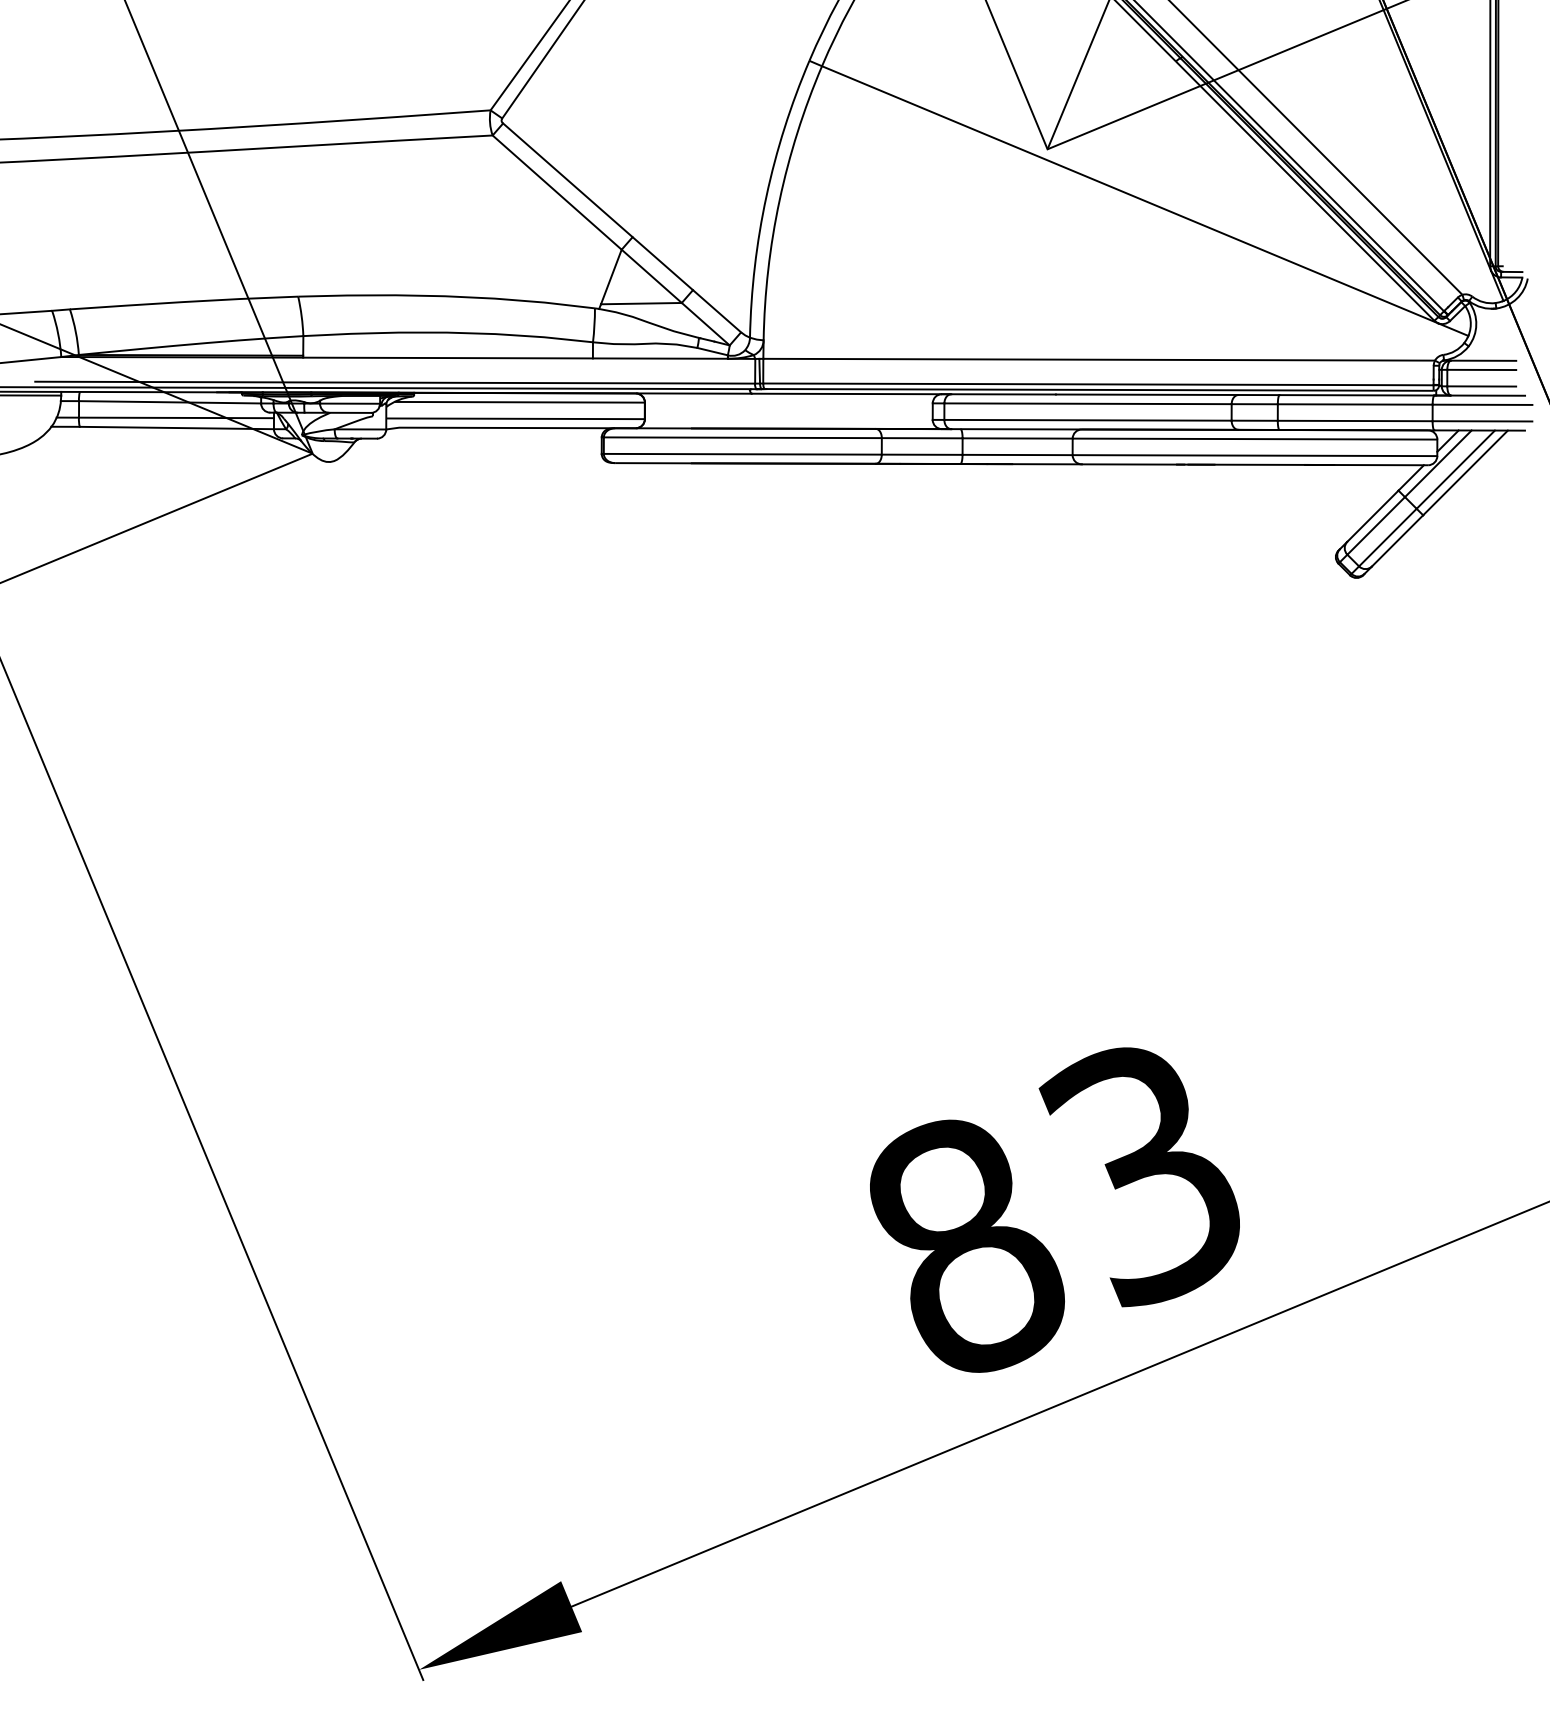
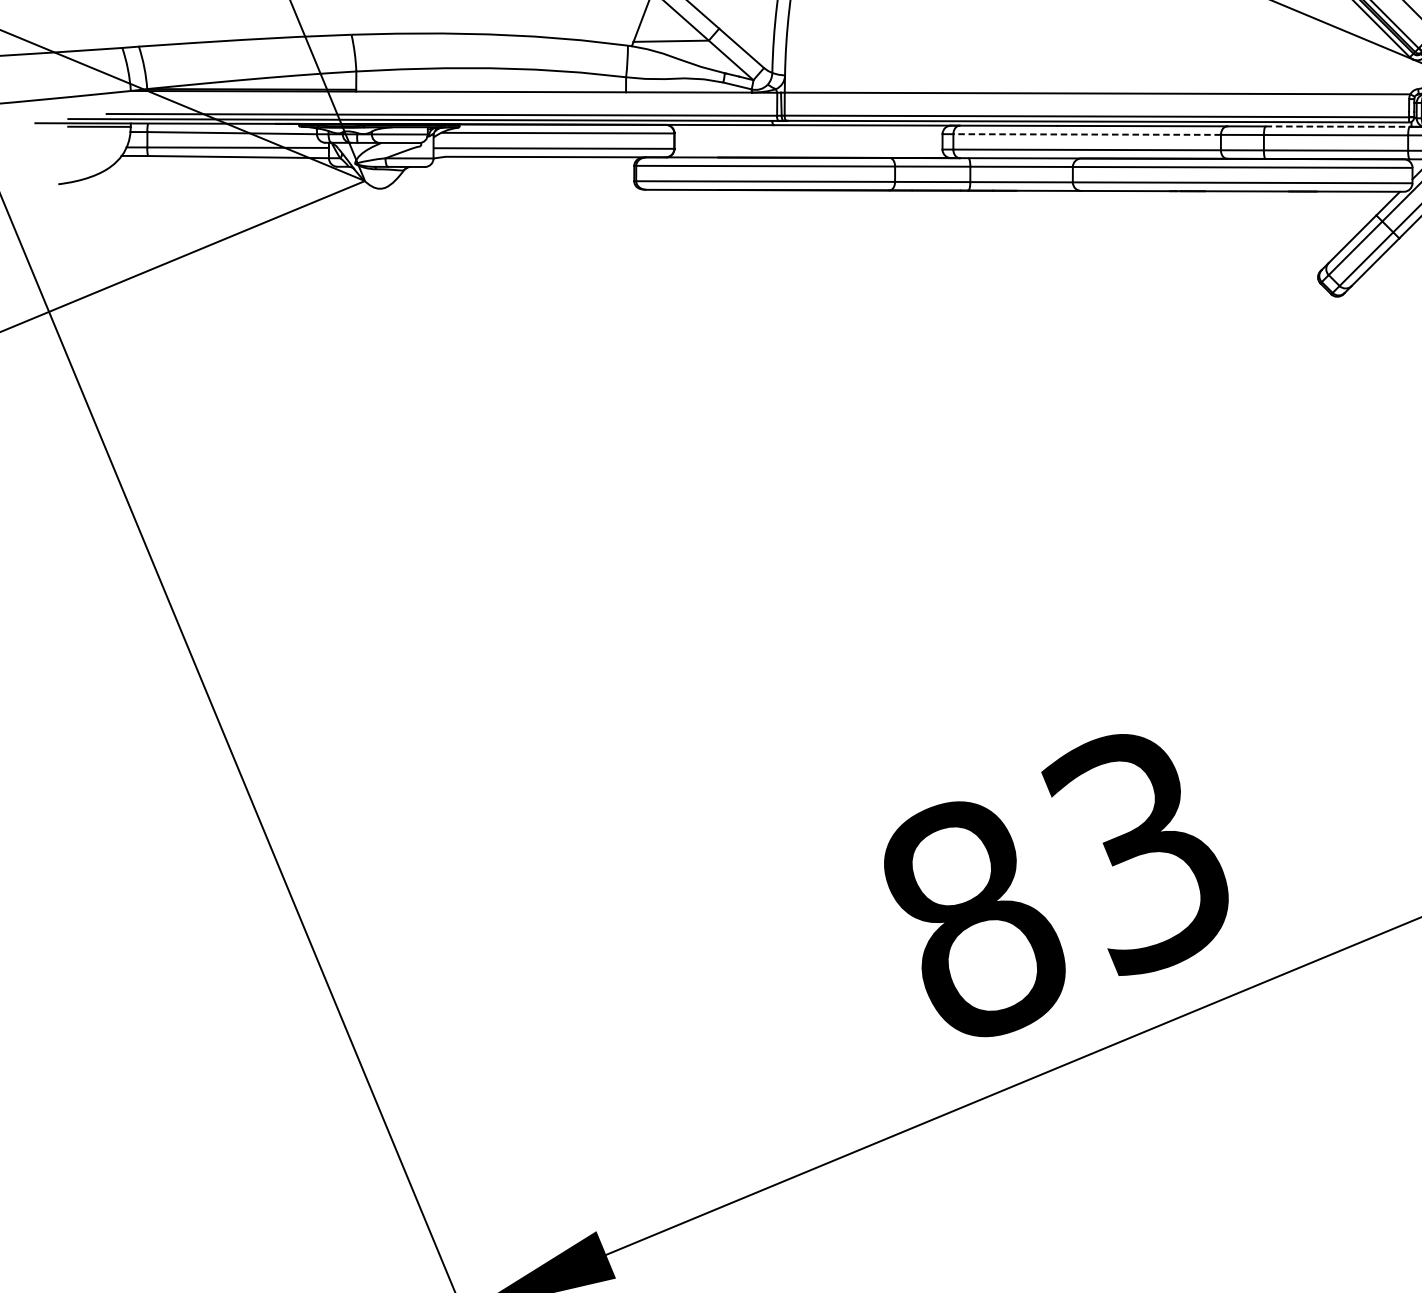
line: (1357, 395) -> (1338, 126), solid -> dashed
line: (1088, 403) -> (1087, 134), solid -> dashed

